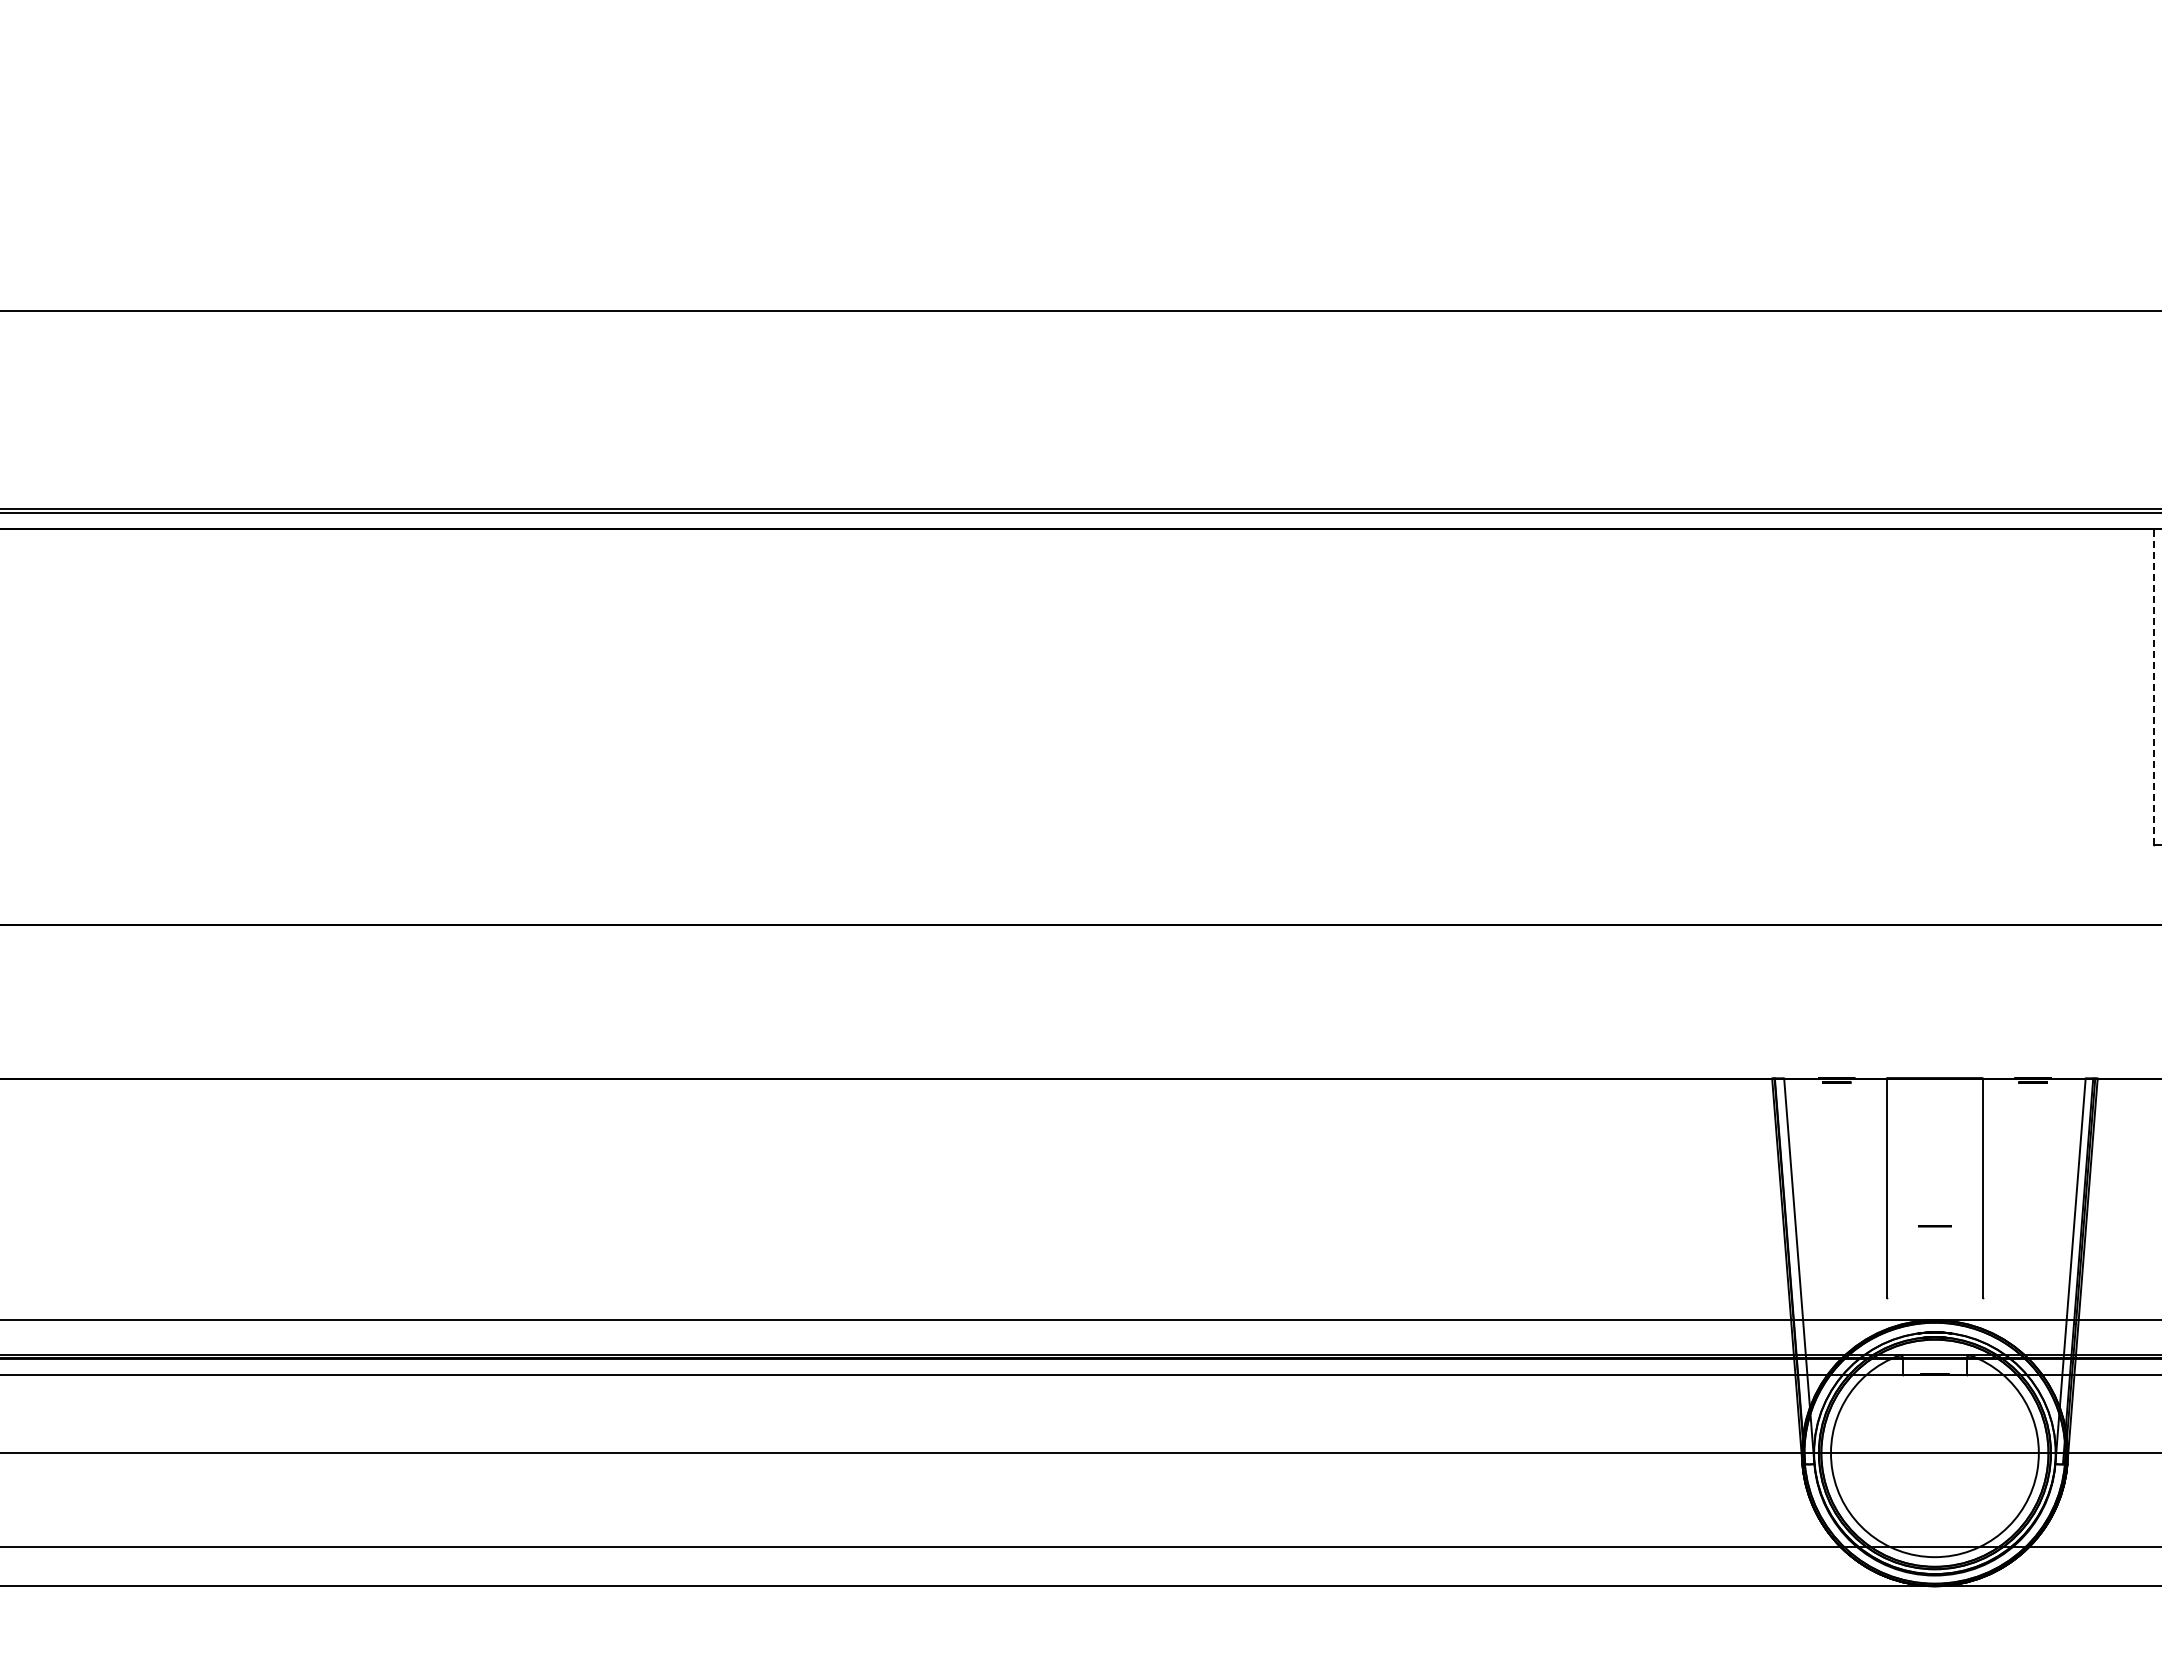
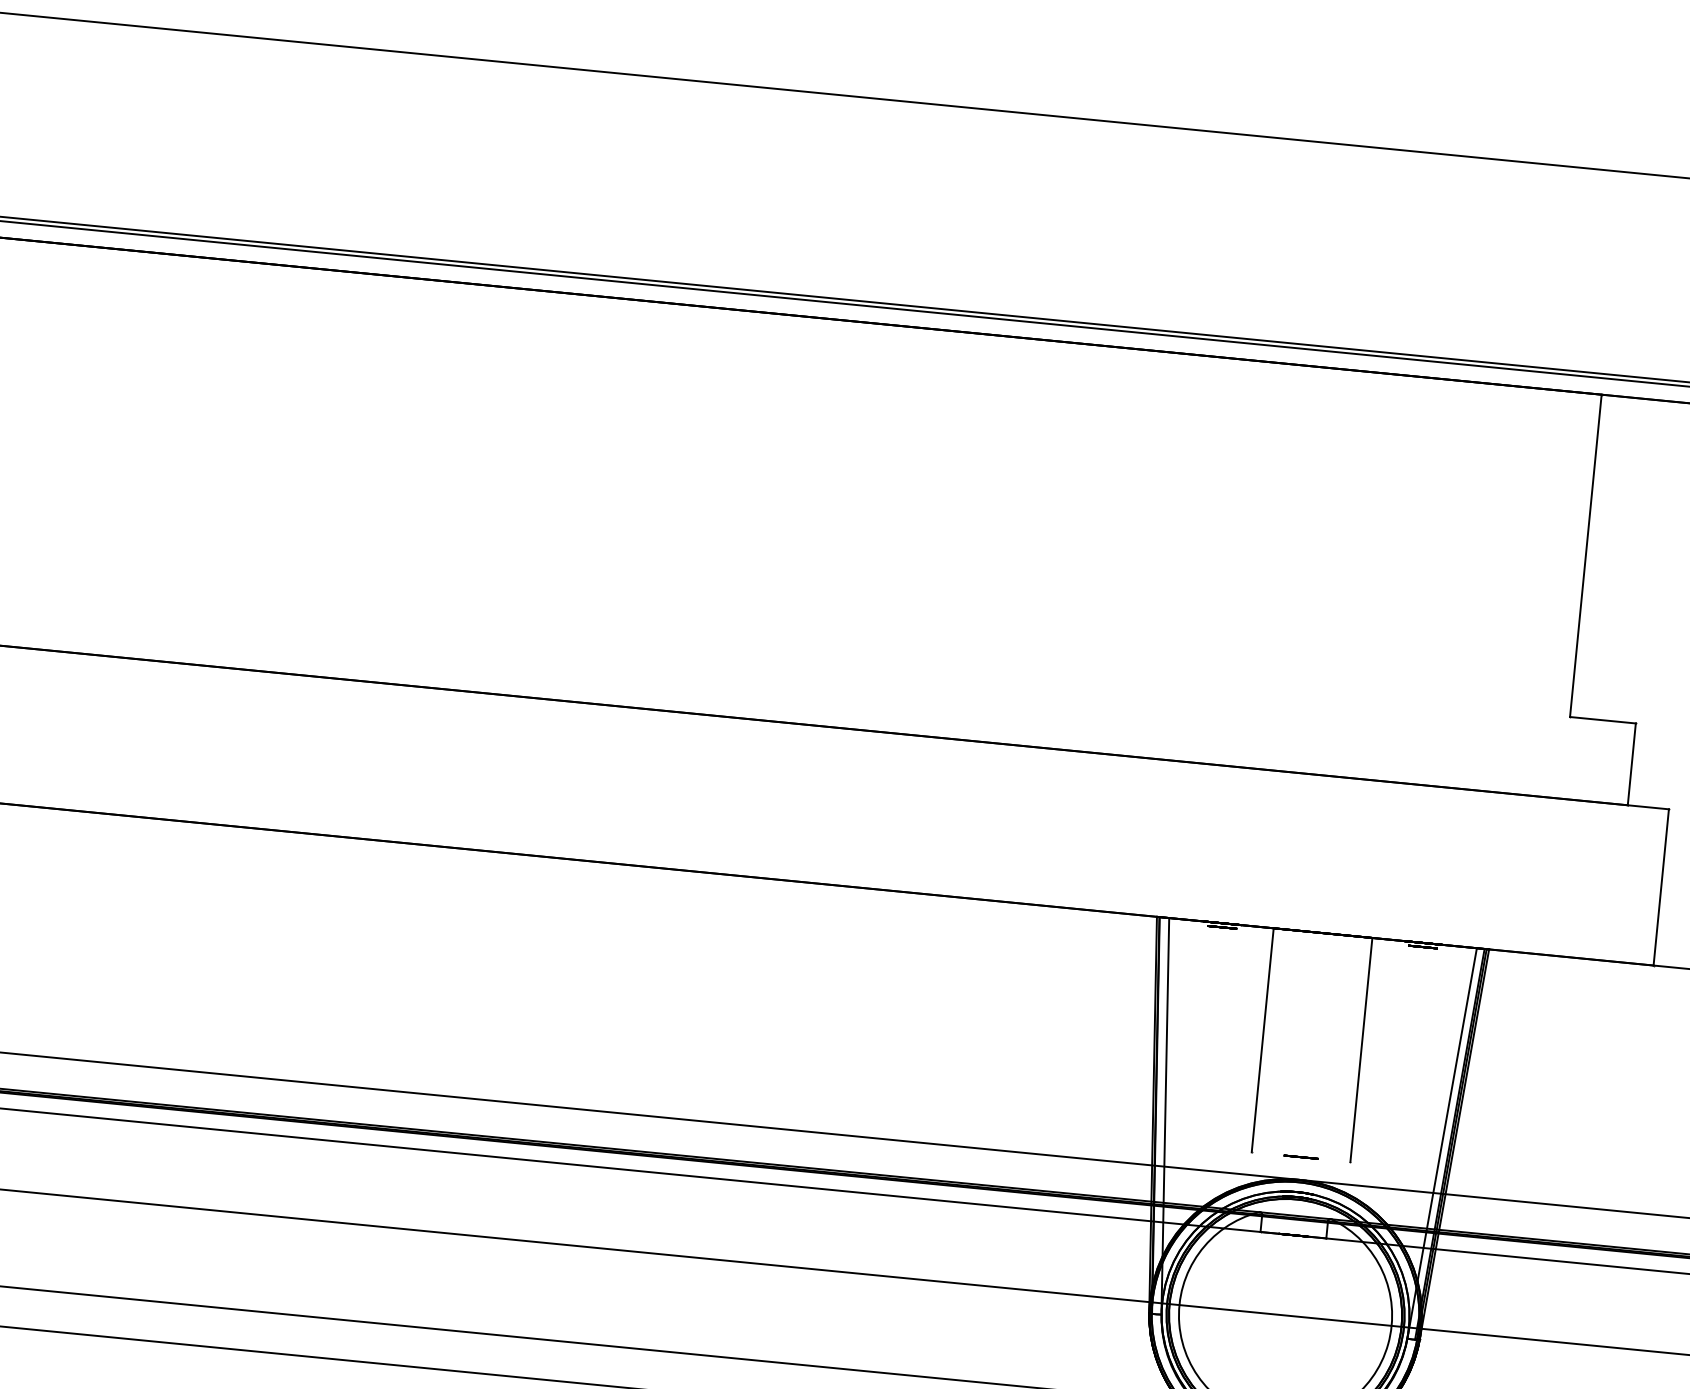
line: (2154, 687) -> (1586, 556), dashed -> solid
line: (1934, 1226) -> (1300, 1157), moved

